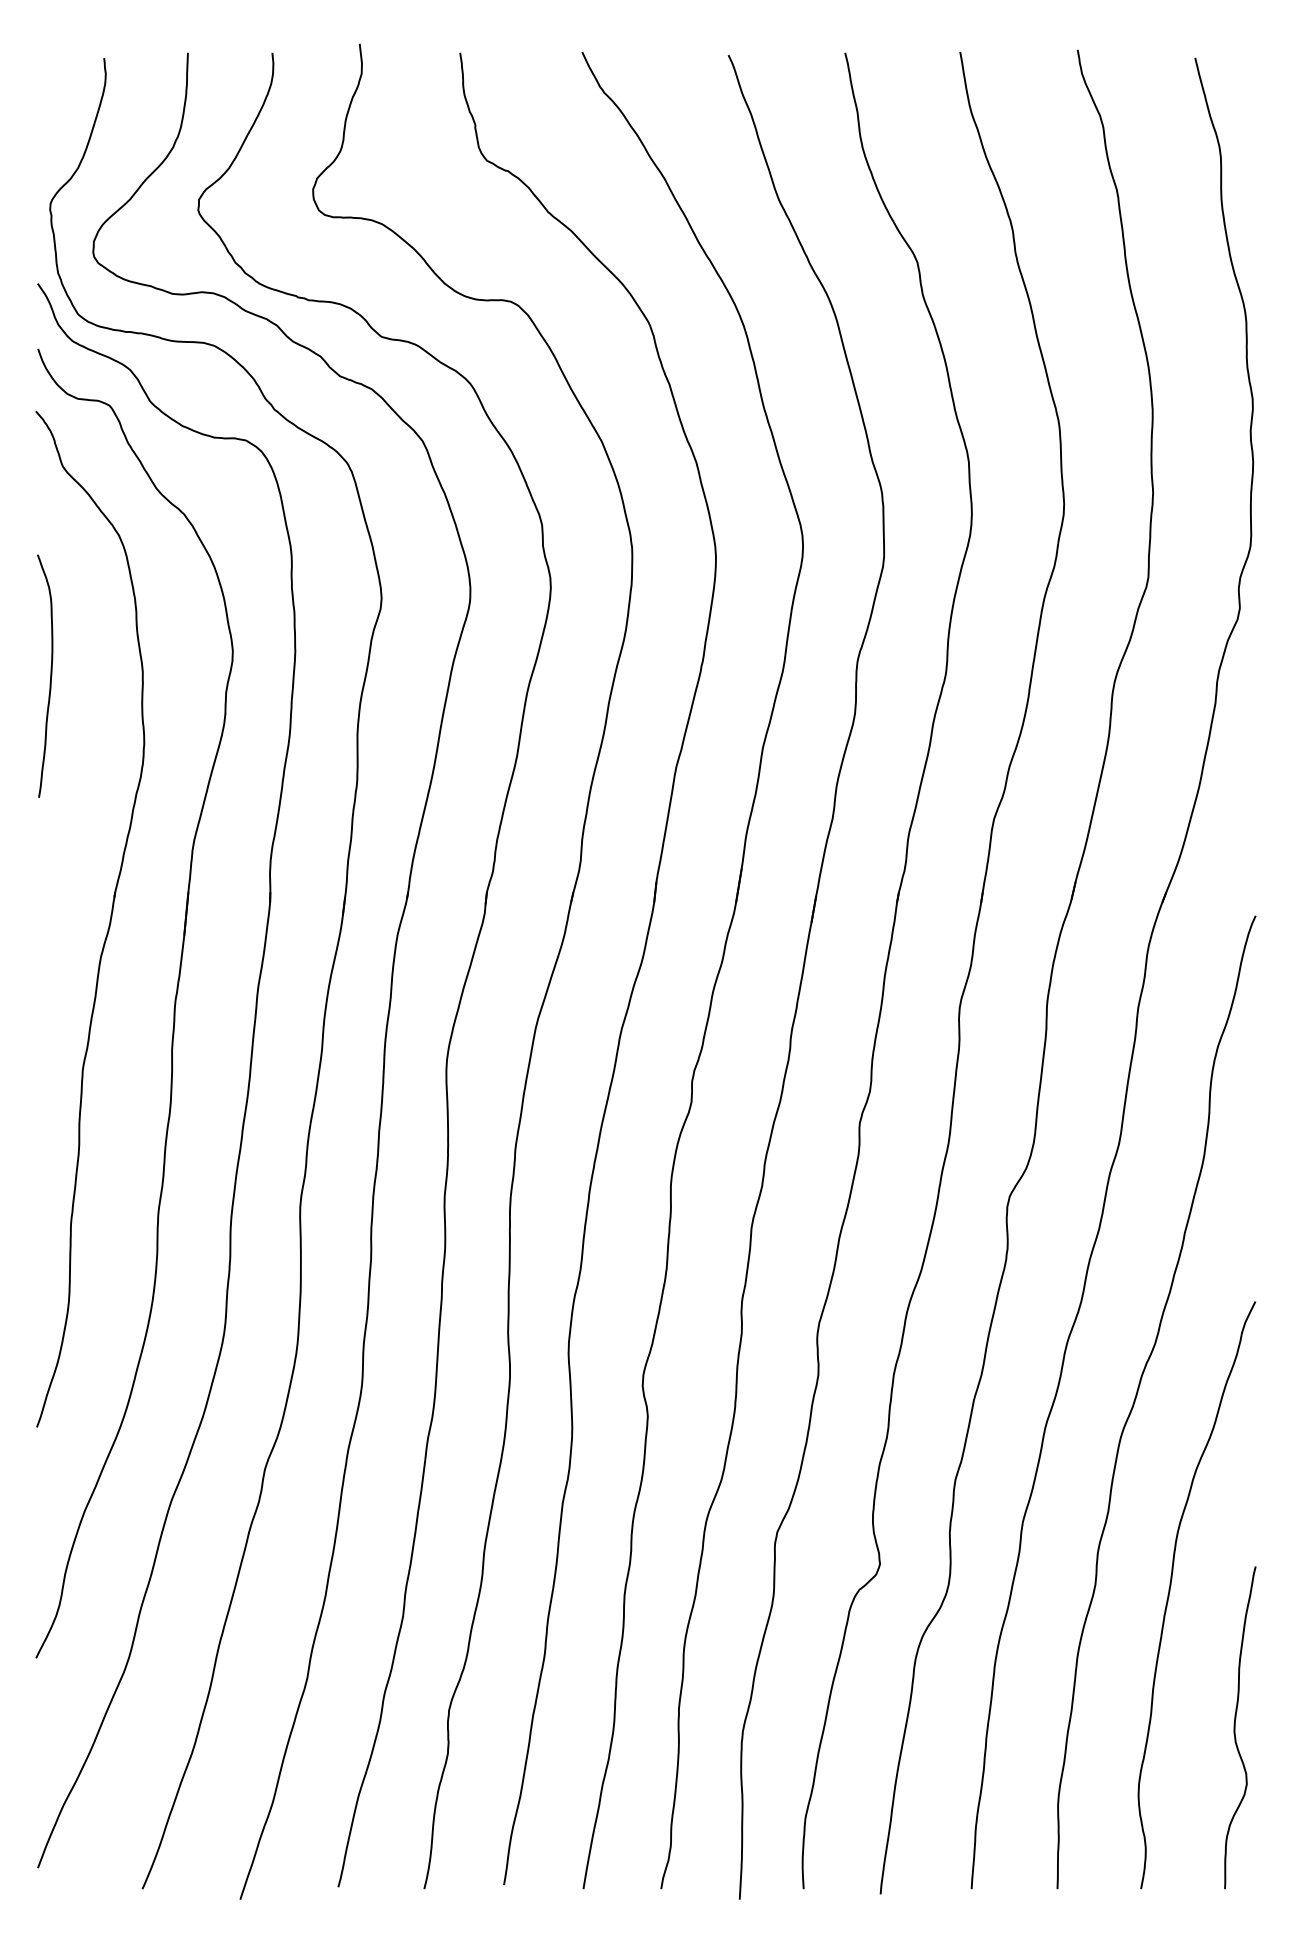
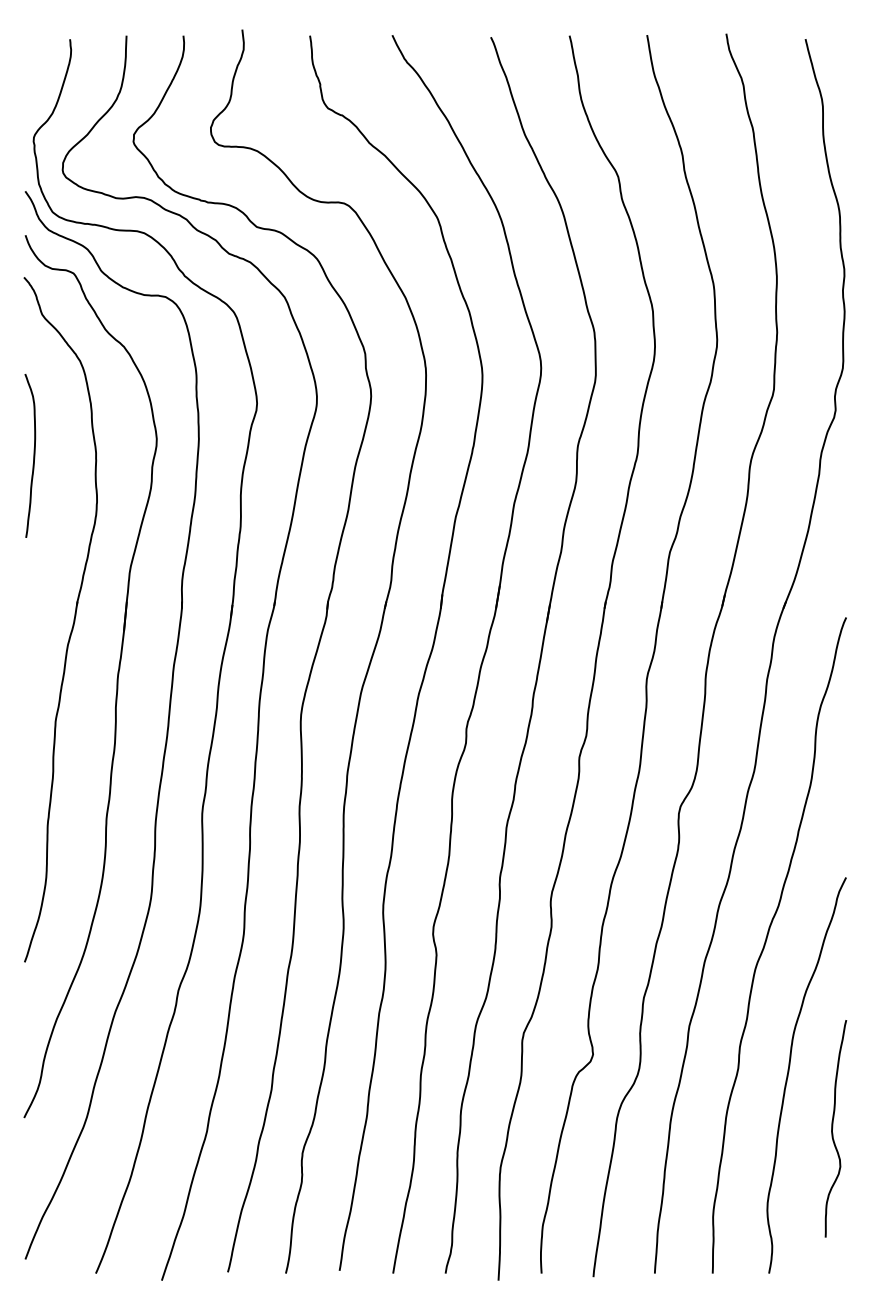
curve: (1236, 1725) -> (833, 1127), moved

